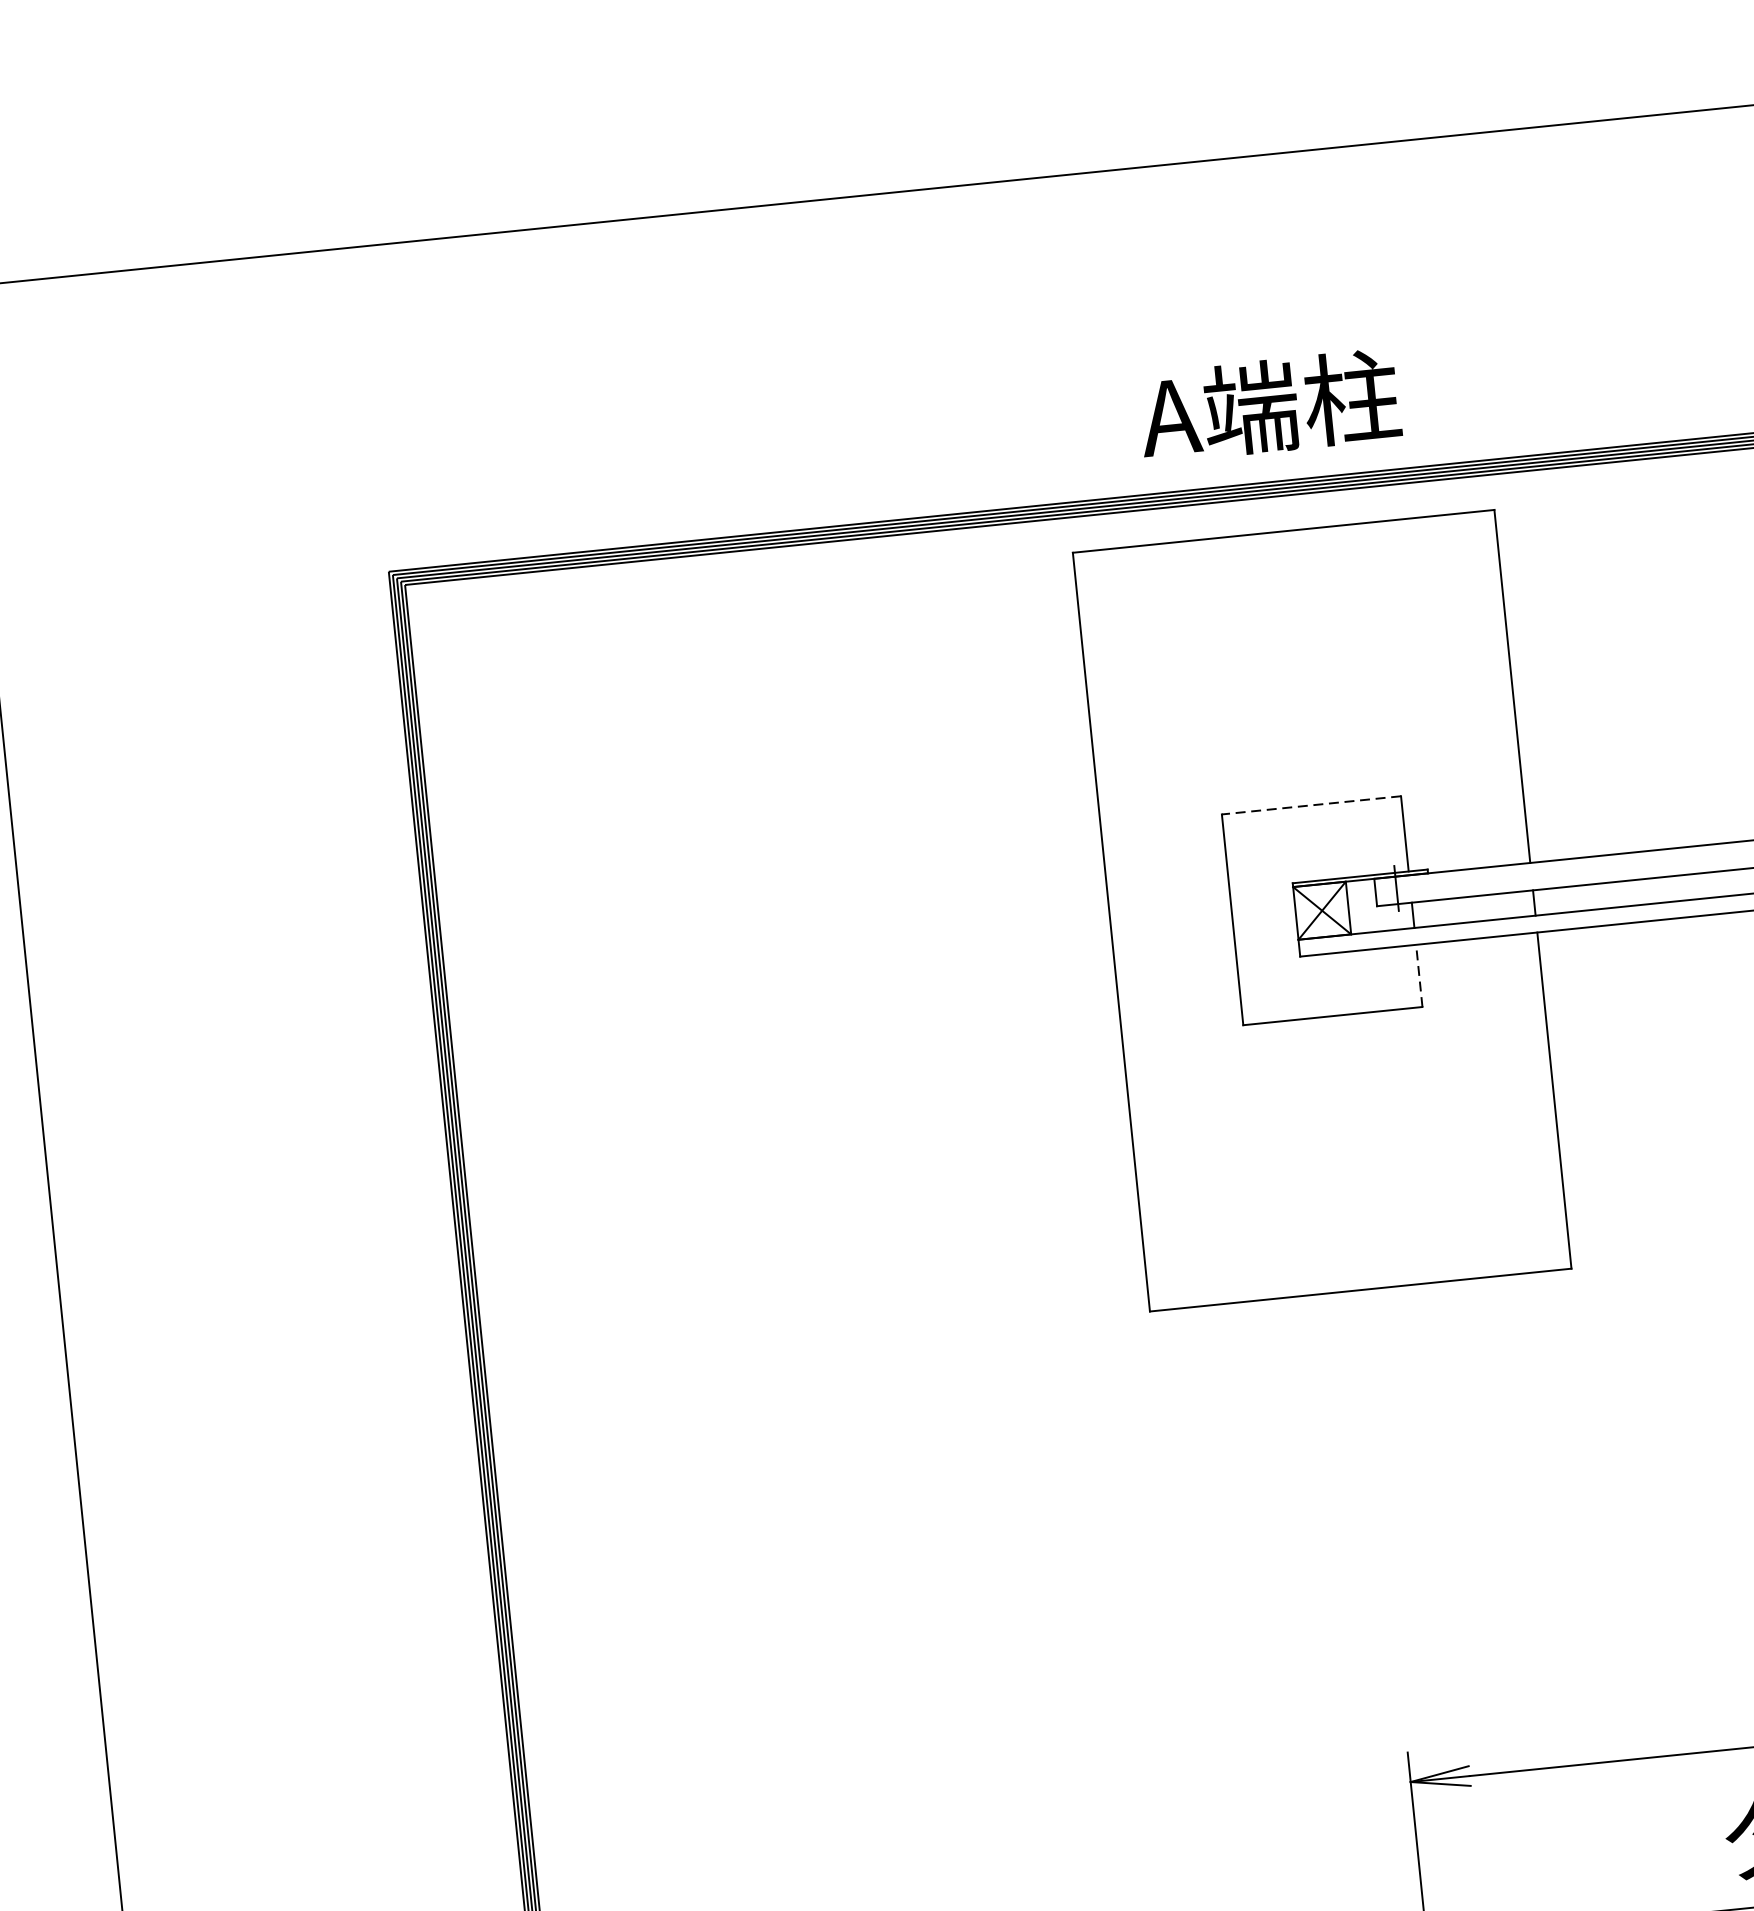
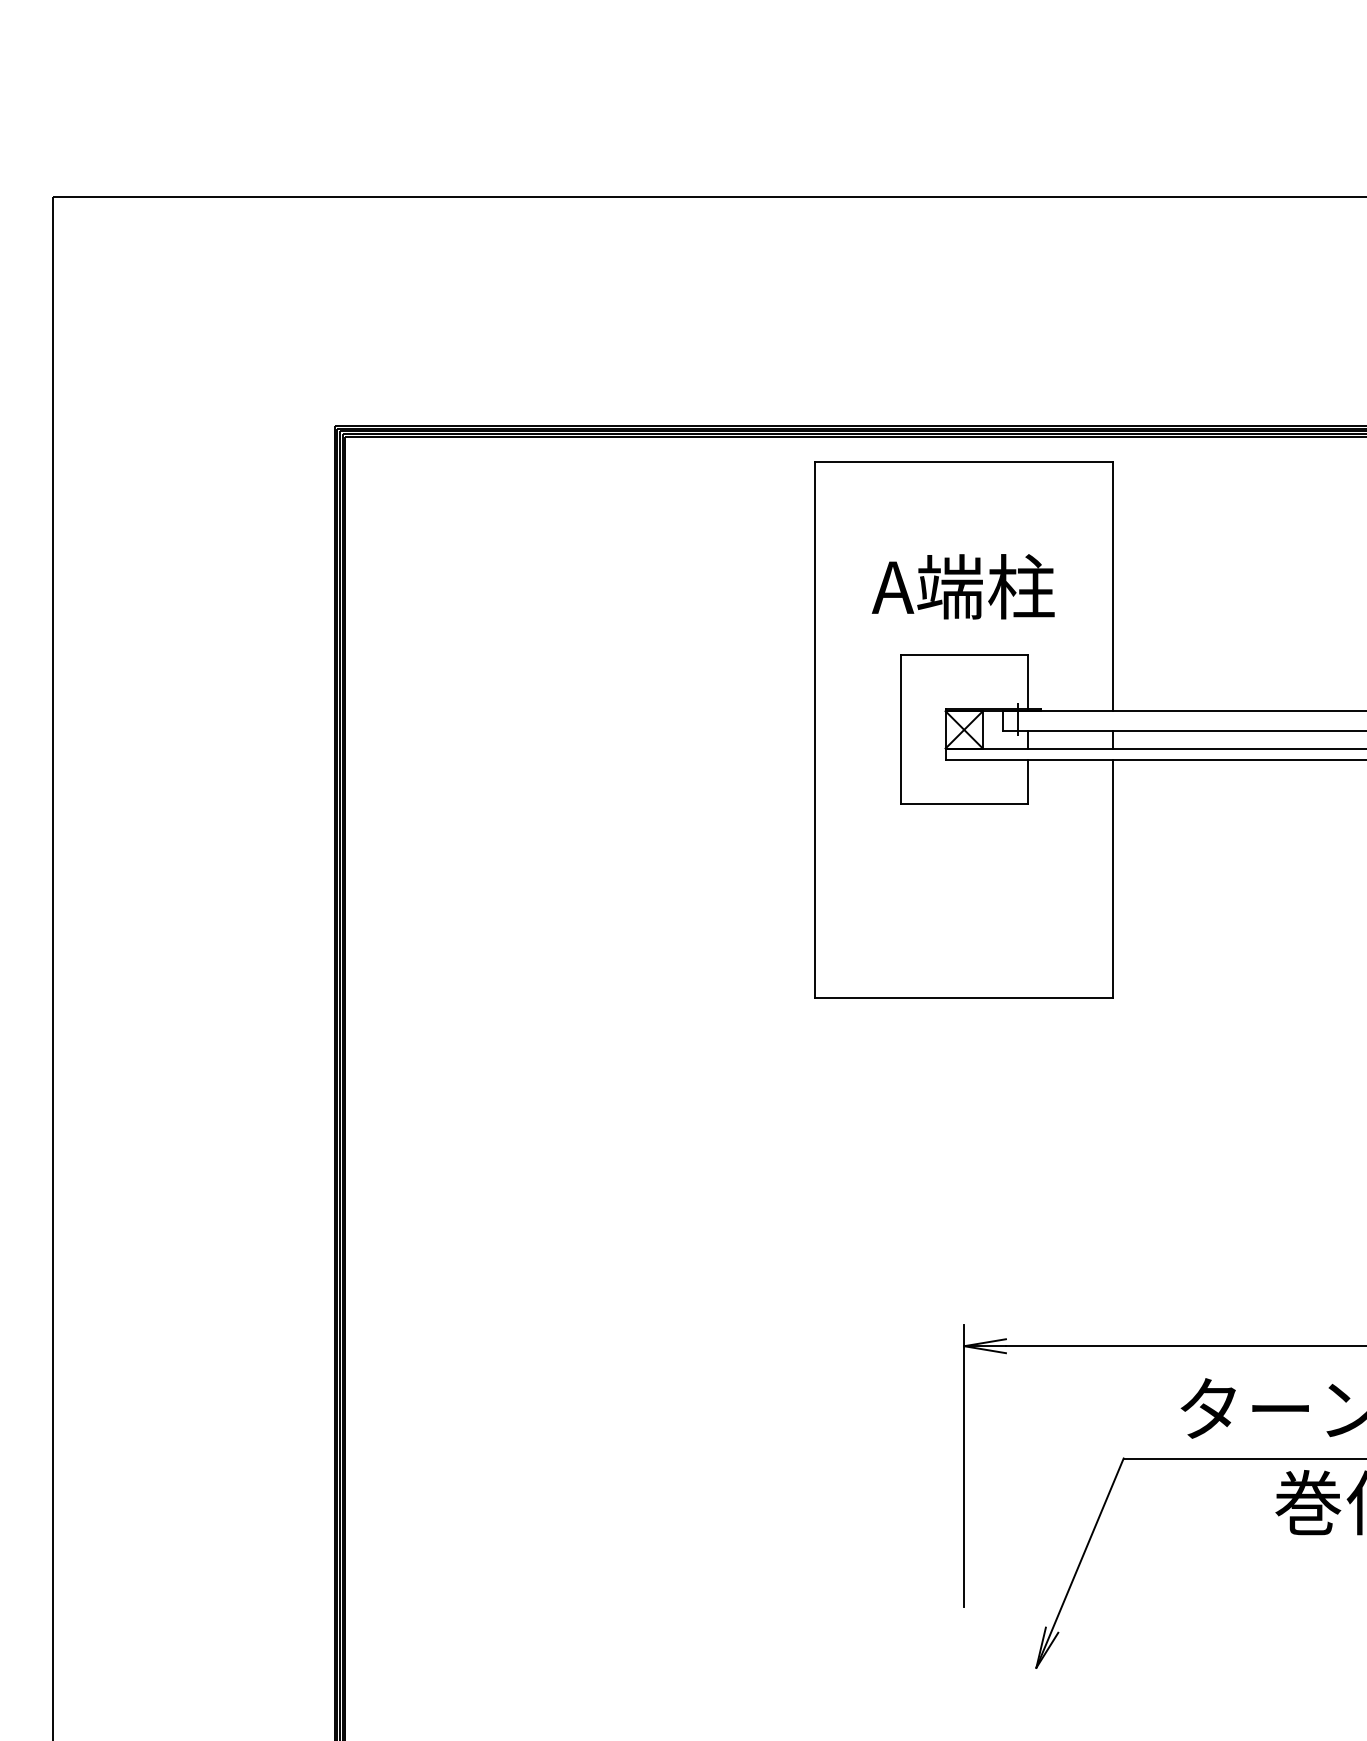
text: (1268, 405) -> (962, 586), moved
line: (1310, 805) -> (963, 655), dashed -> solid
line: (1419, 976) -> (1027, 782), dashed -> solid

